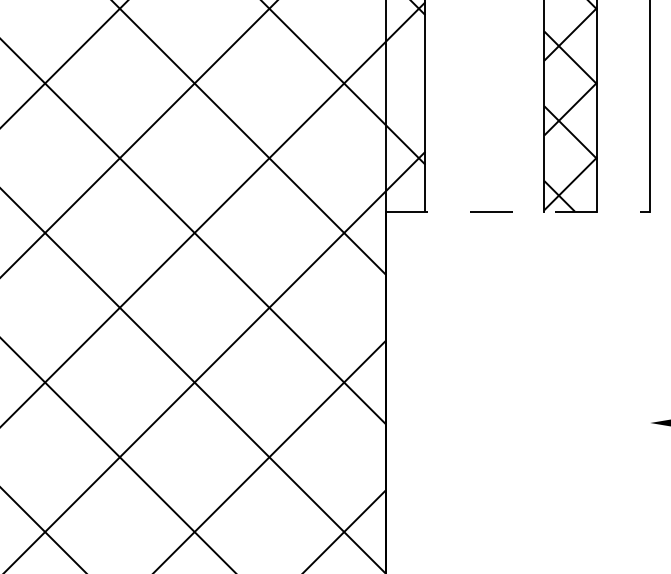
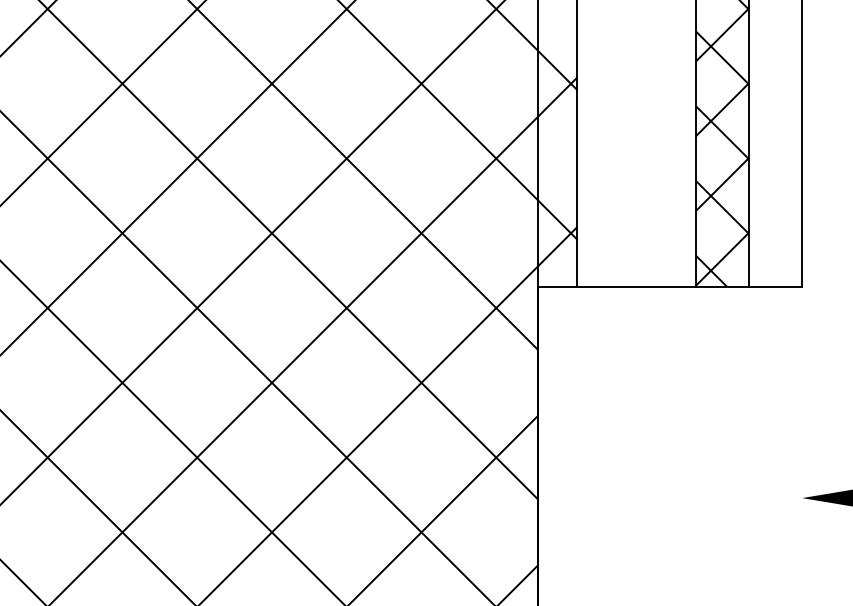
line: (518, 211) -> (670, 286), dashed -> solid

